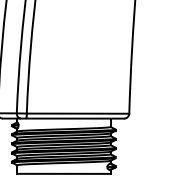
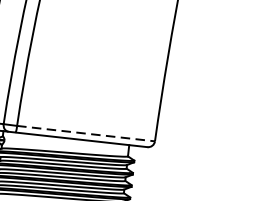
line: (78, 113) -> (86, 133), solid -> dashed

